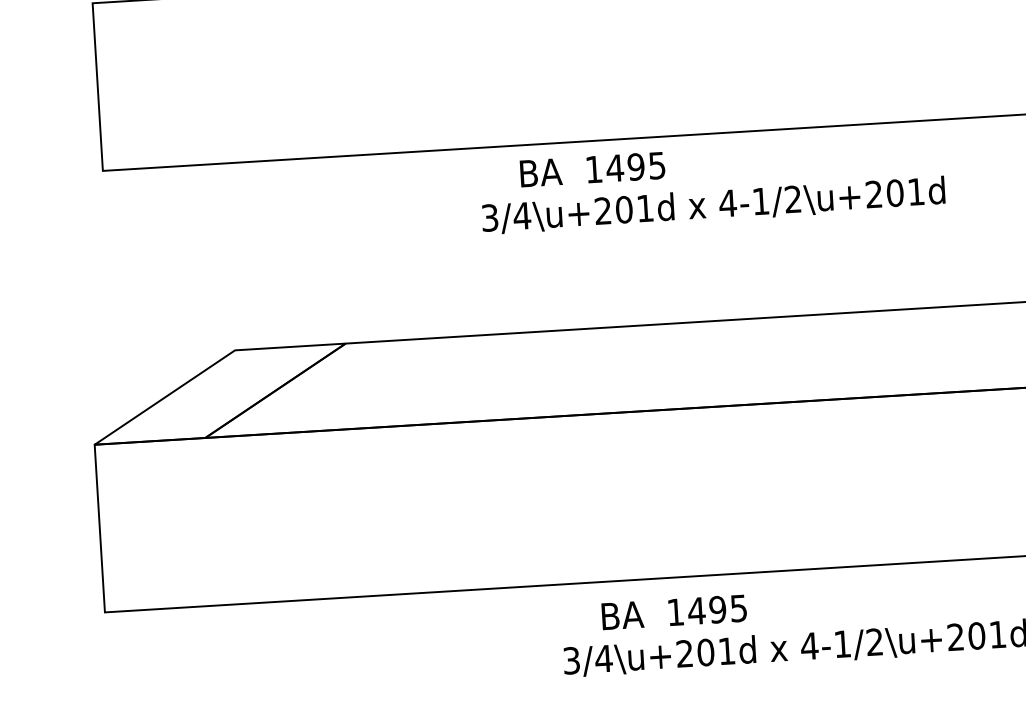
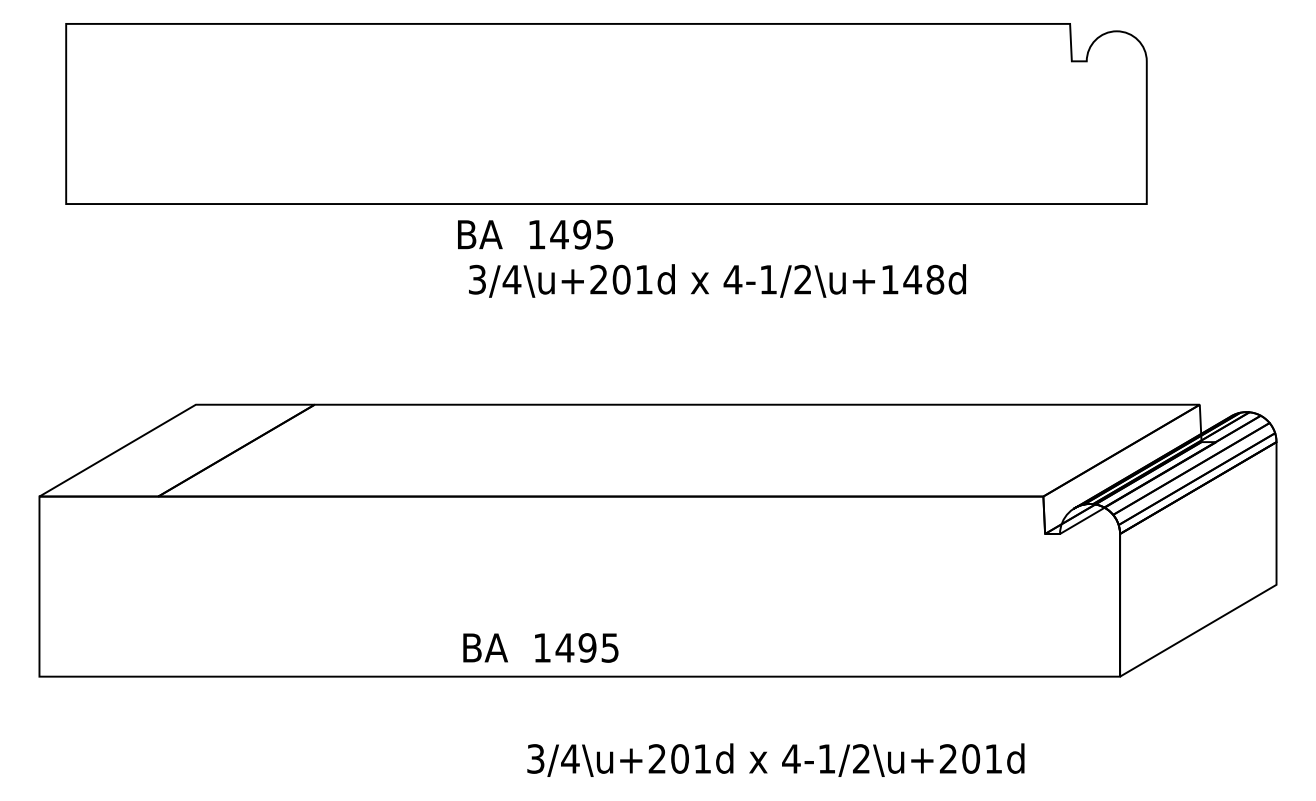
text: (592, 169) -> (535, 234), moved
text: (894, 192) -> (912, 279), 4-1/2\u+201d -> 4-1/2\u+148d
text: (673, 612) -> (540, 647), moved

